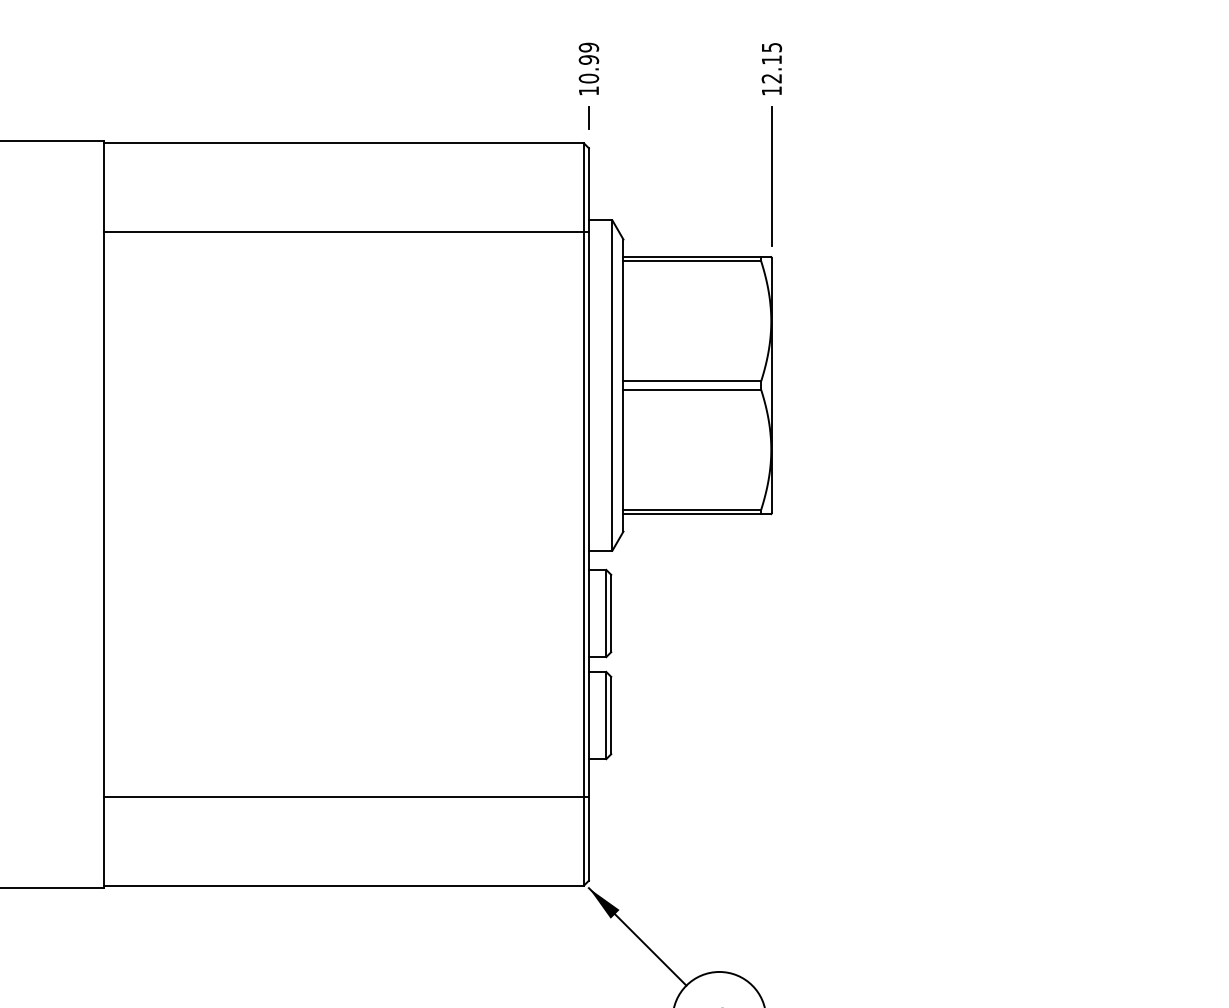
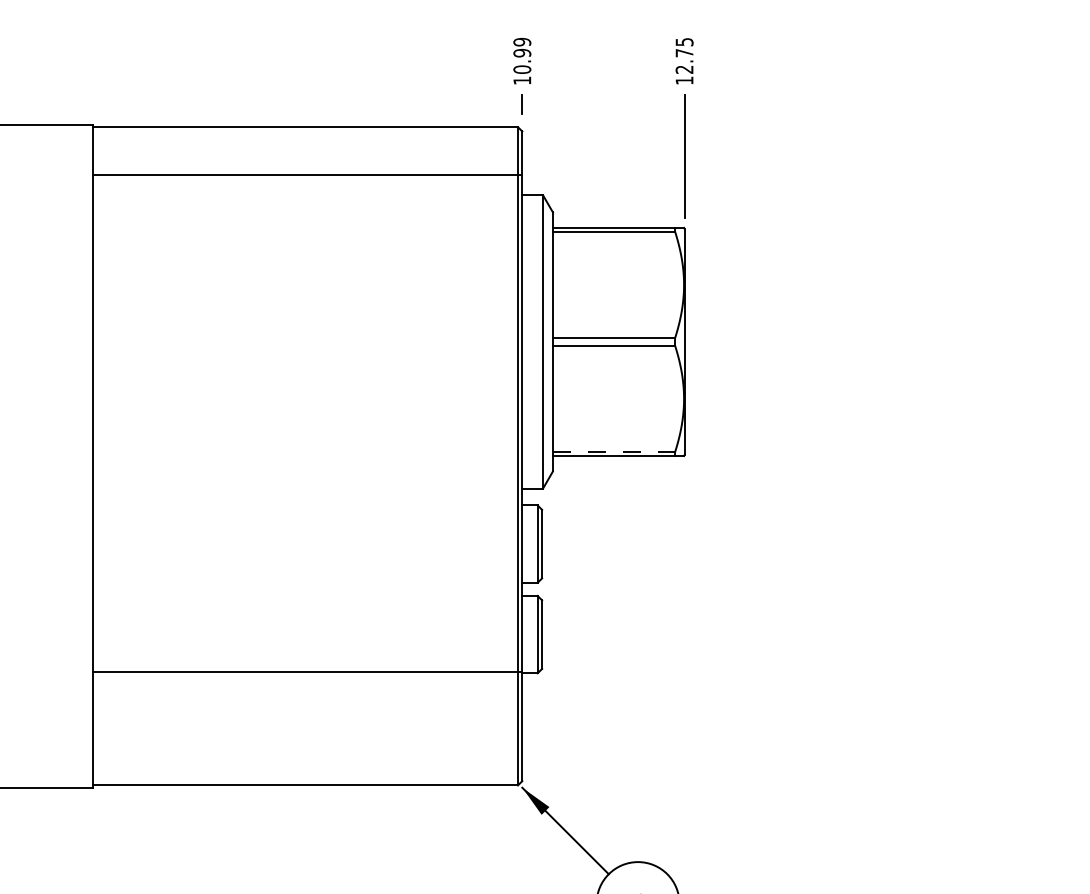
text: (771, 59) -> (684, 52), 12.15 -> 12.75
line: (346, 232) -> (307, 175), moved
line: (692, 509) -> (614, 451), solid -> dashed
line: (346, 796) -> (307, 671), moved

